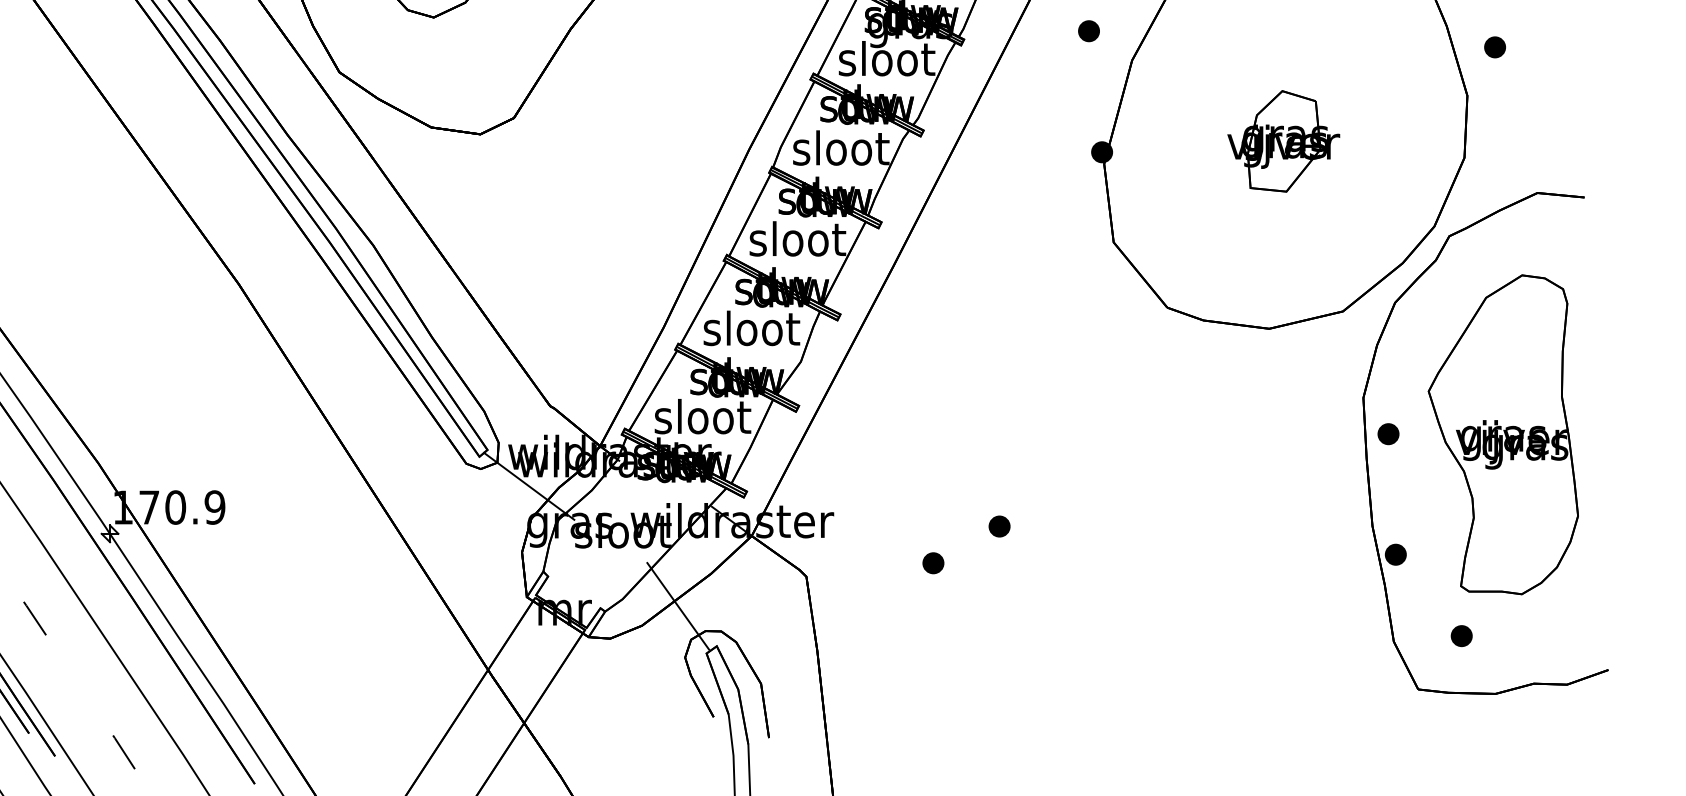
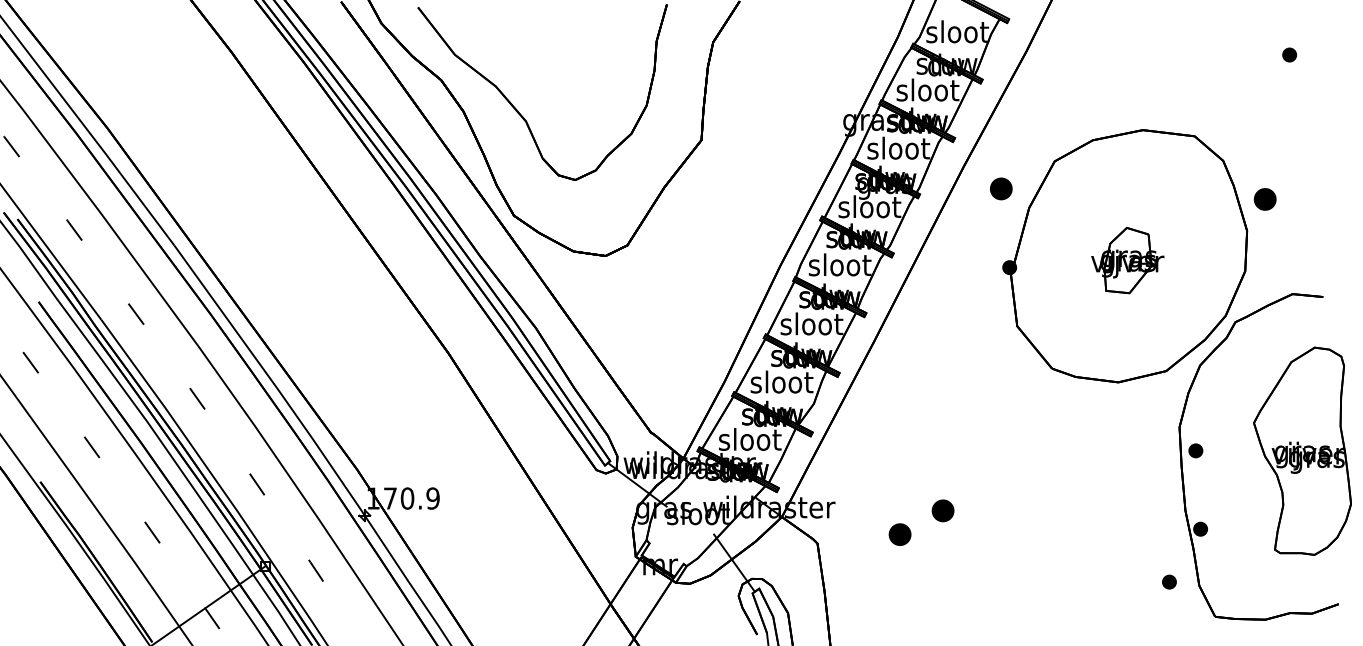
part: (1087, 30) -> (1000, 188), size x1.6
part: (1494, 47) -> (1264, 199), size x1.6
part: (1503, 433) -> (1302, 450), moved
part: (998, 525) -> (942, 510), size x1.6
part: (932, 562) -> (899, 534), size x1.6
part: (1461, 635) -> (1169, 581), moved

